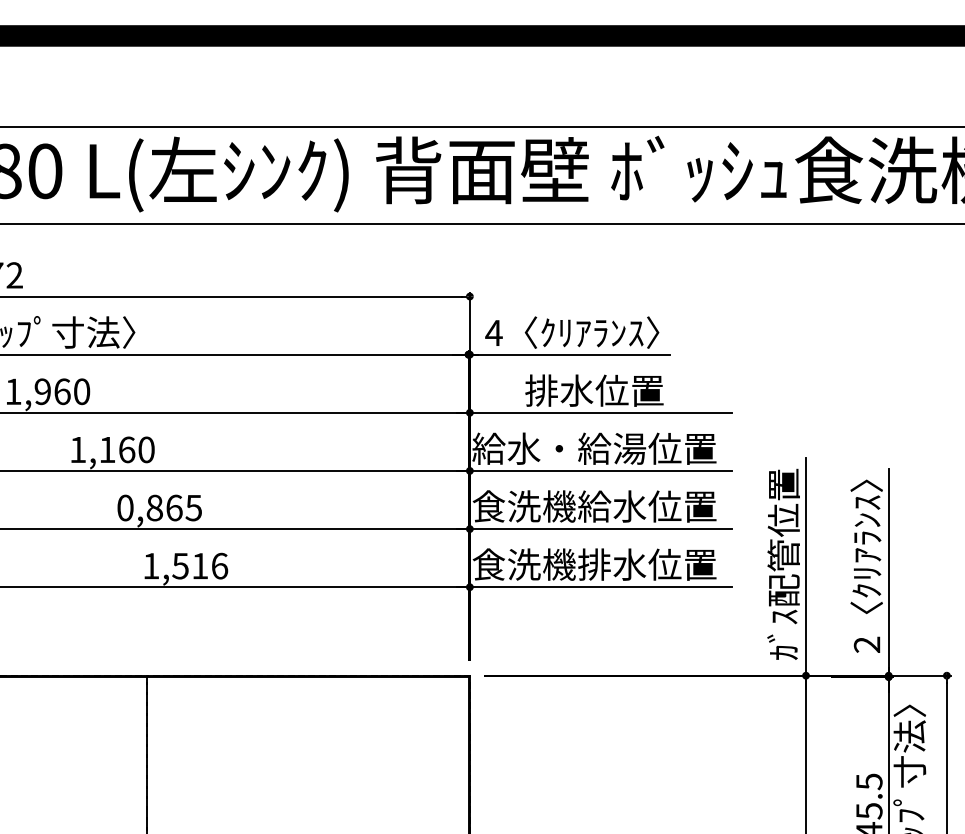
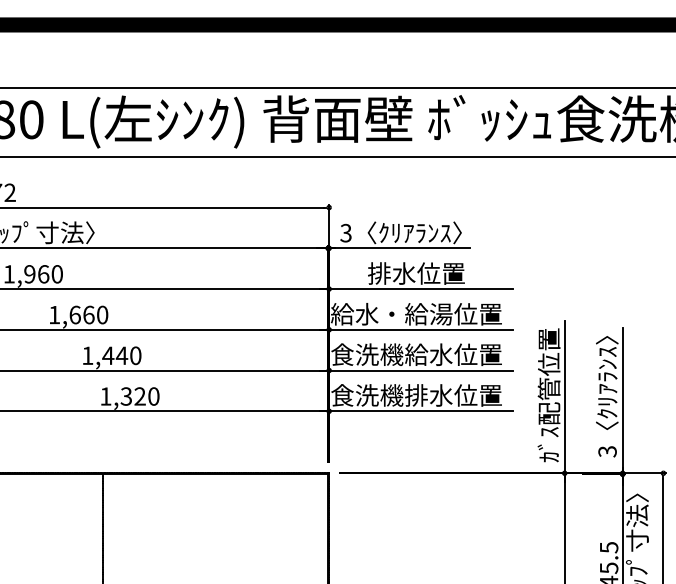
text: (493, 332) -> (345, 232), 4 -> 3
text: (107, 449) -> (75, 314), 1,160 -> 1,660
text: (159, 507) -> (111, 355), 0,865 -> 1,440
text: (200, 565) -> (140, 396), 1,516 -> 1,320
text: (867, 644) -> (607, 451), 2 -> 3

